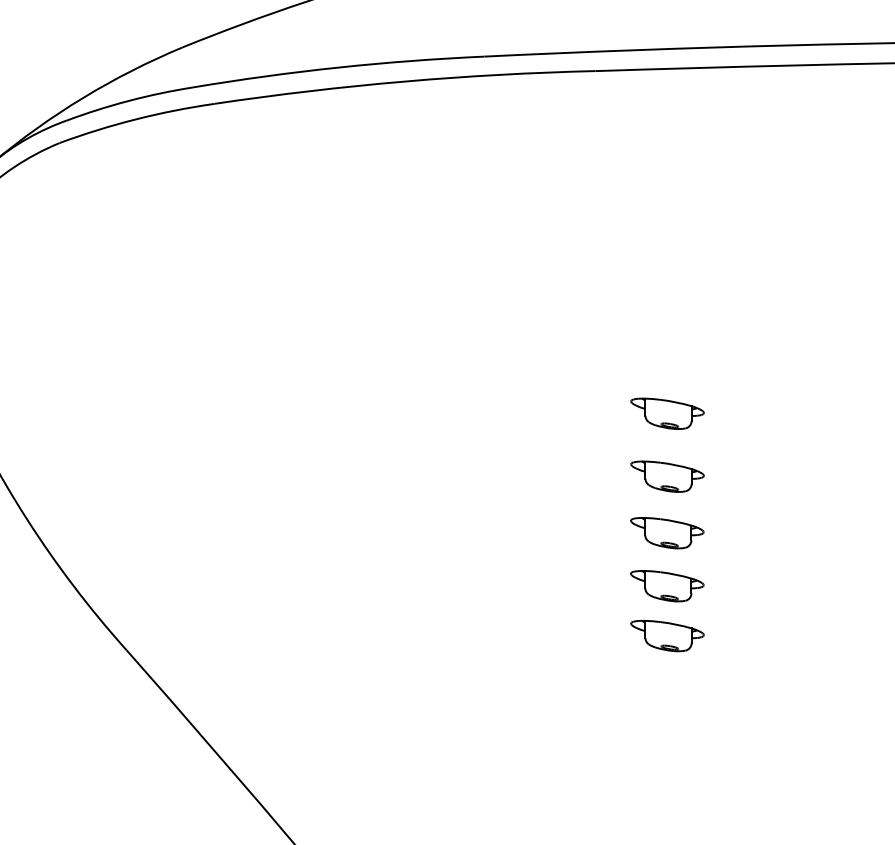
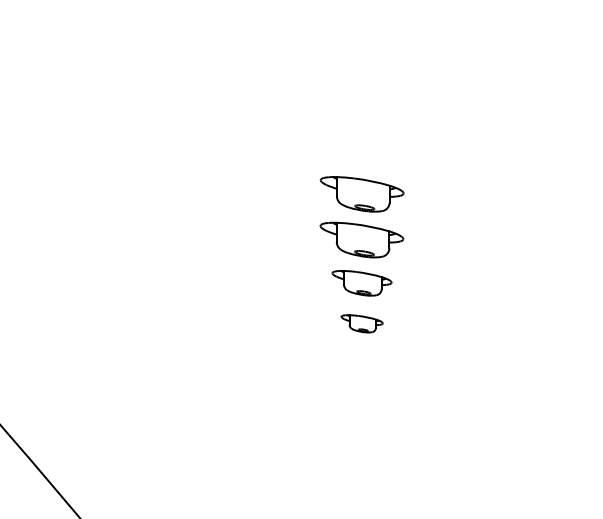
part: (667, 413) -> (362, 142), removed
part: (667, 476) -> (362, 194), size x1.4
part: (667, 533) -> (362, 240), size x1.4
part: (667, 635) -> (362, 323), size x0.7

